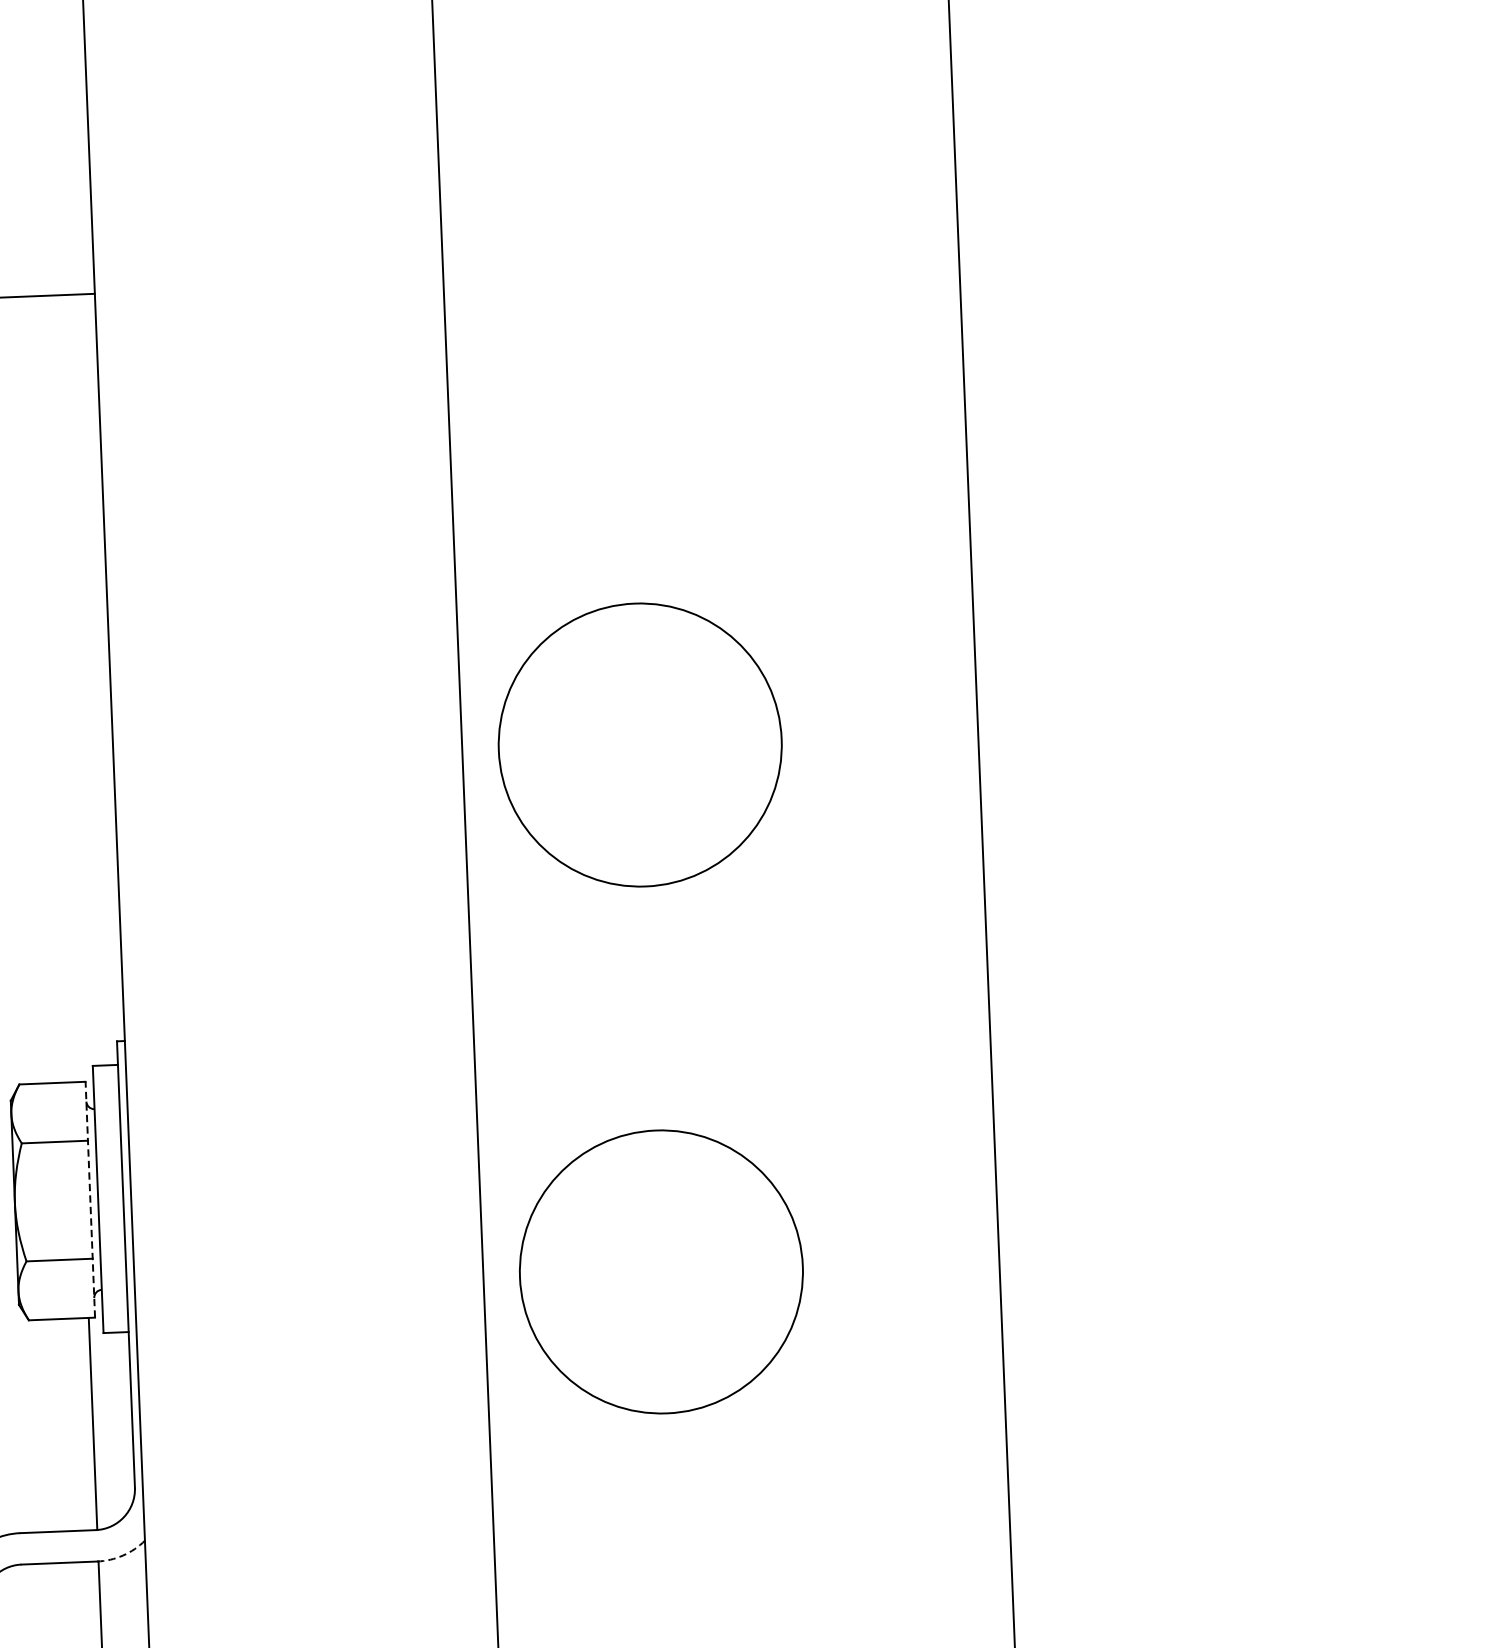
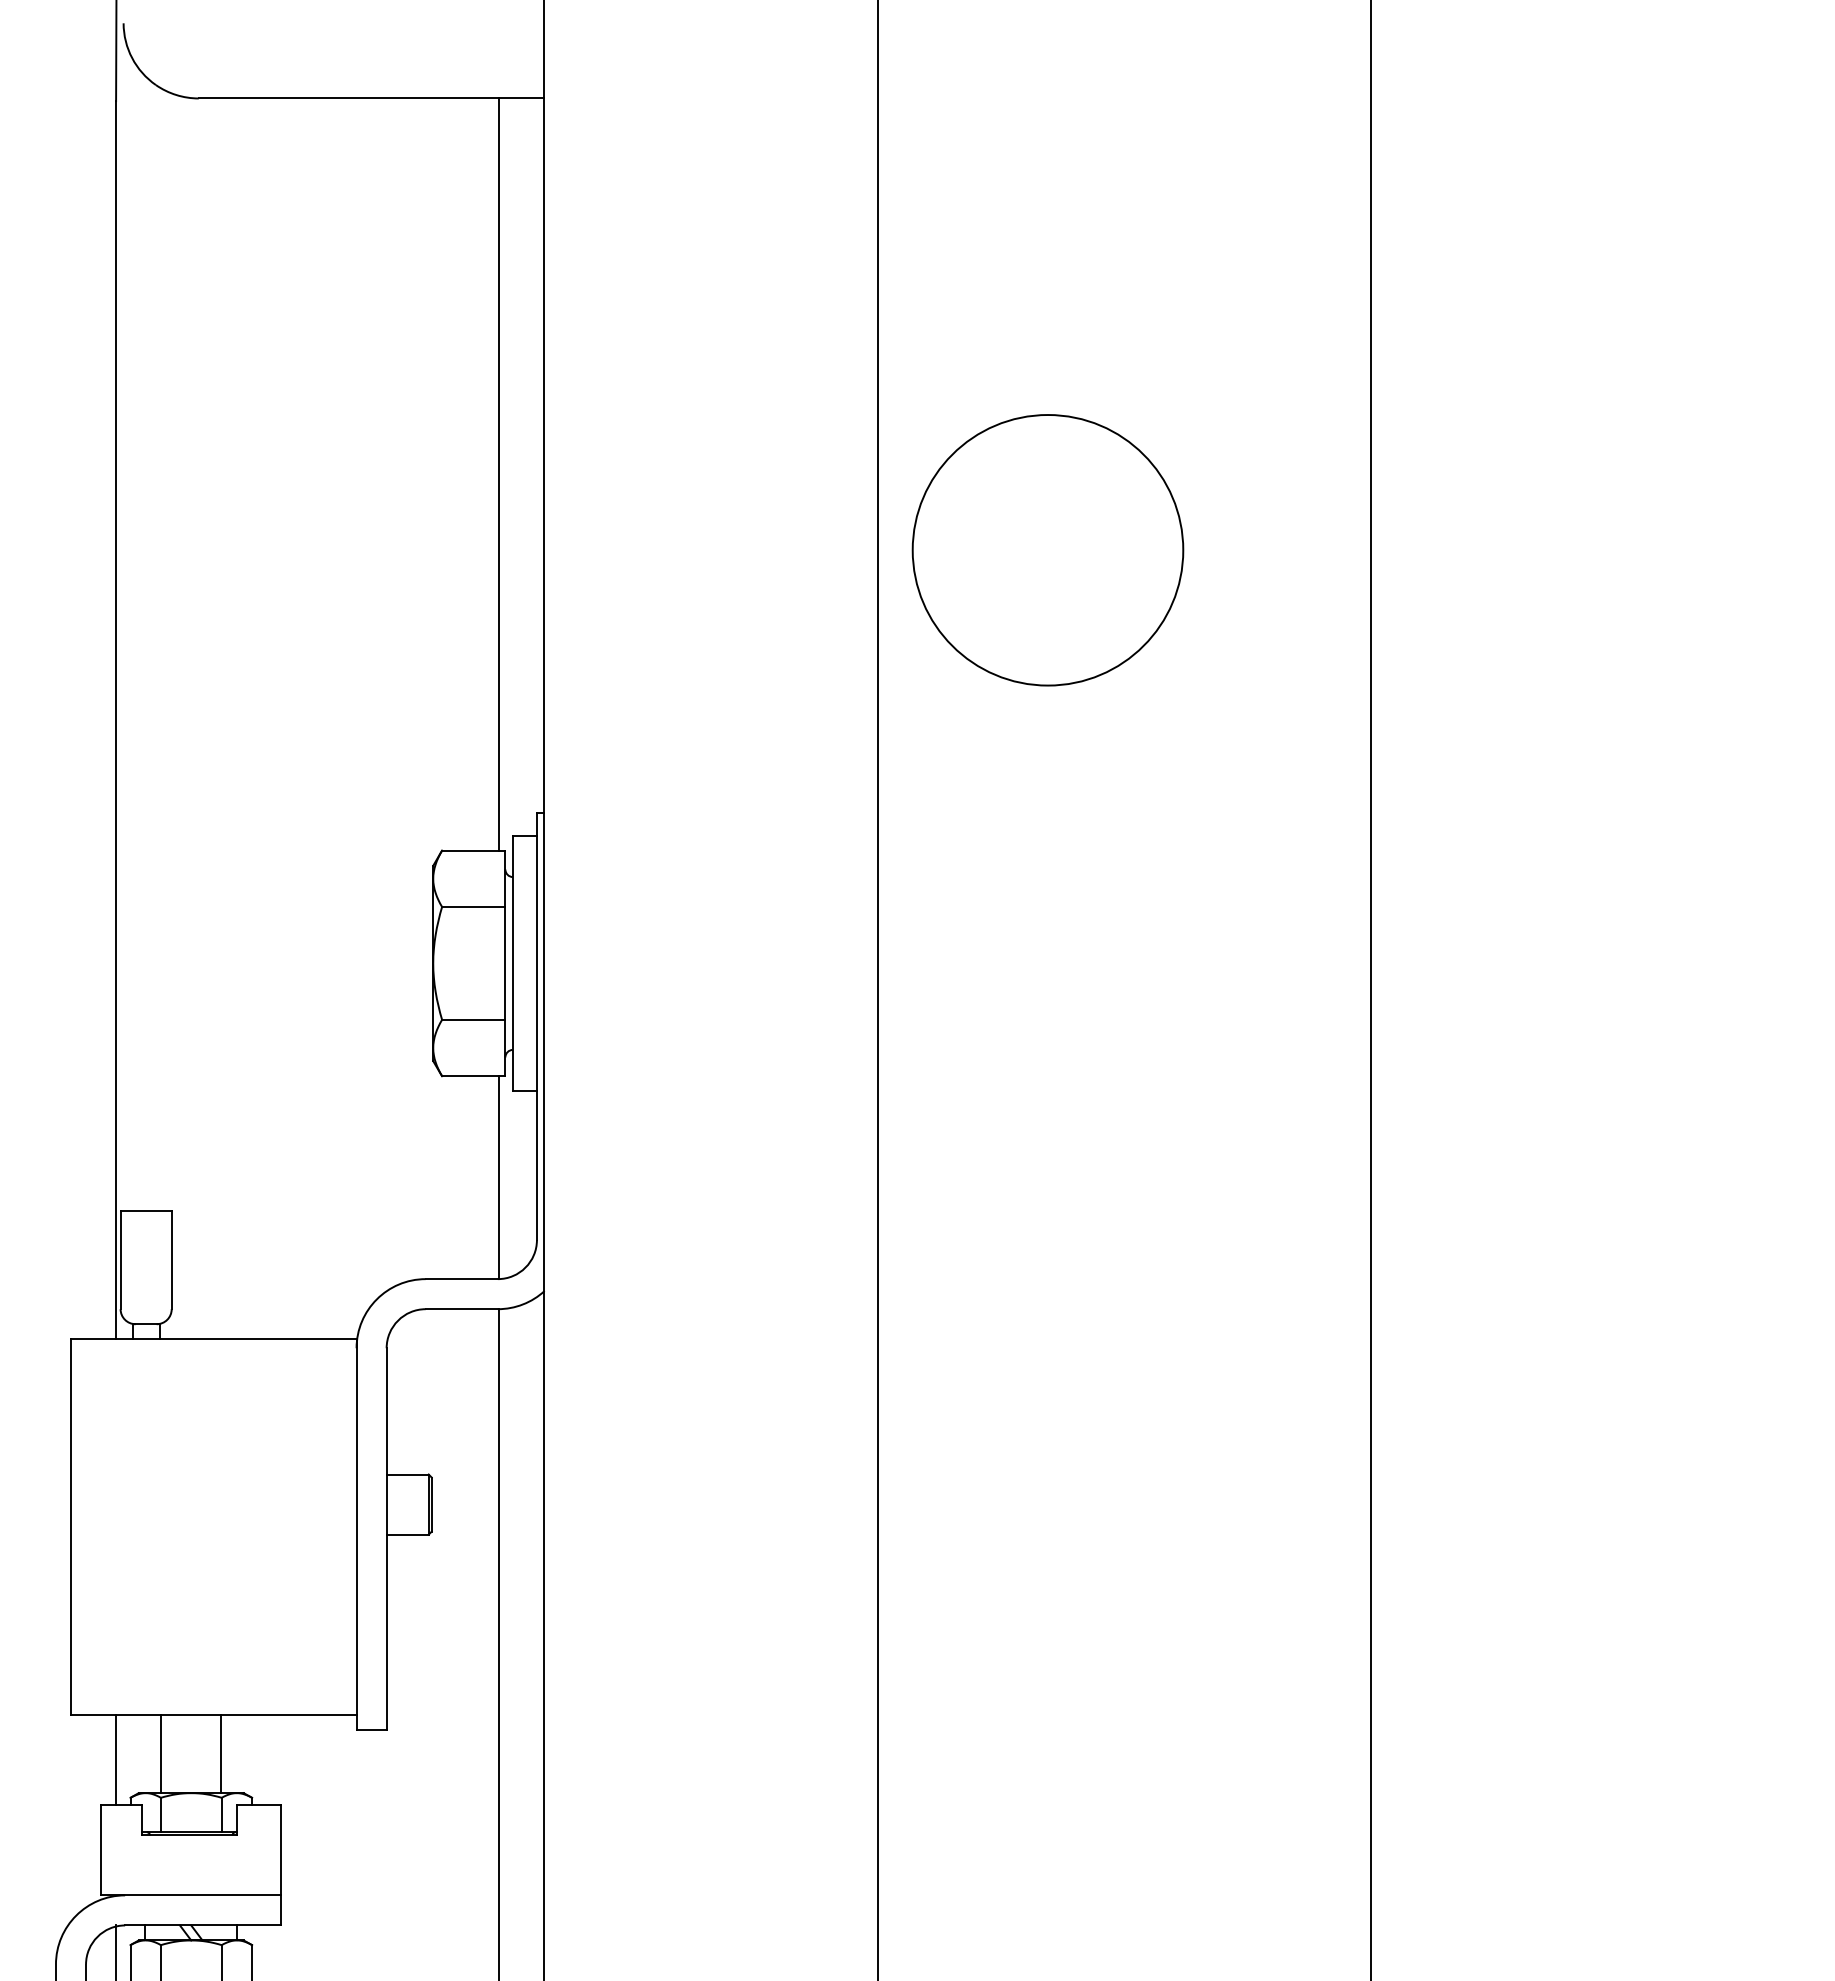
line: (63, 688) -> (499, 474), added
line: (90, 1199) -> (505, 963), dashed -> solid
circle: (660, 1272) -> (1047, 1054), removed
arc: (122, 1555) -> (522, 1304), dashed -> solid

